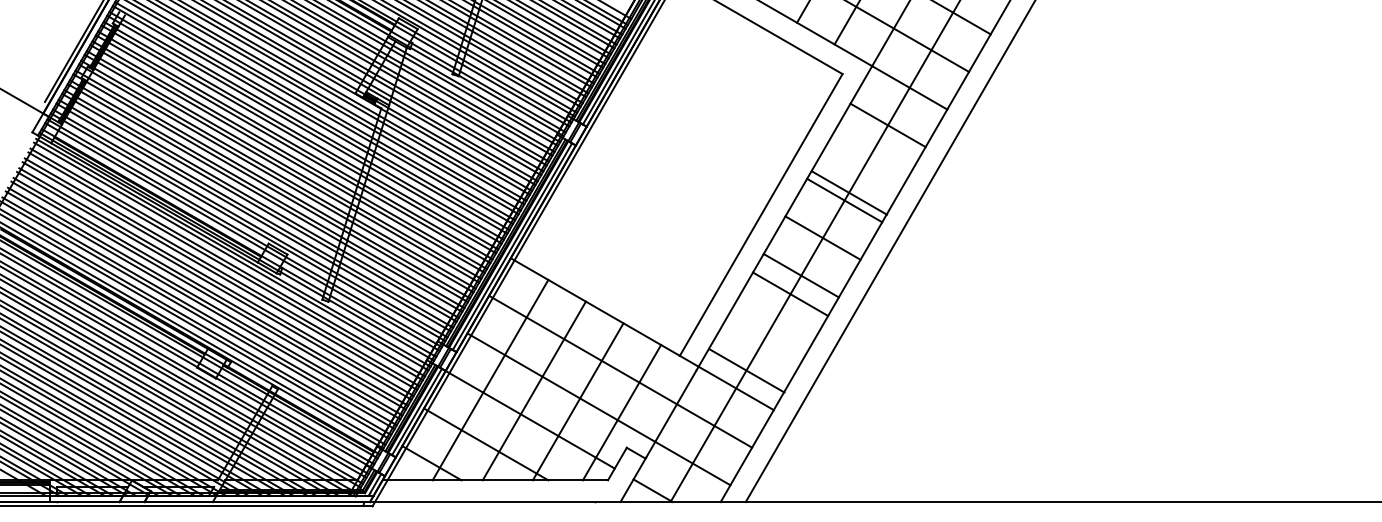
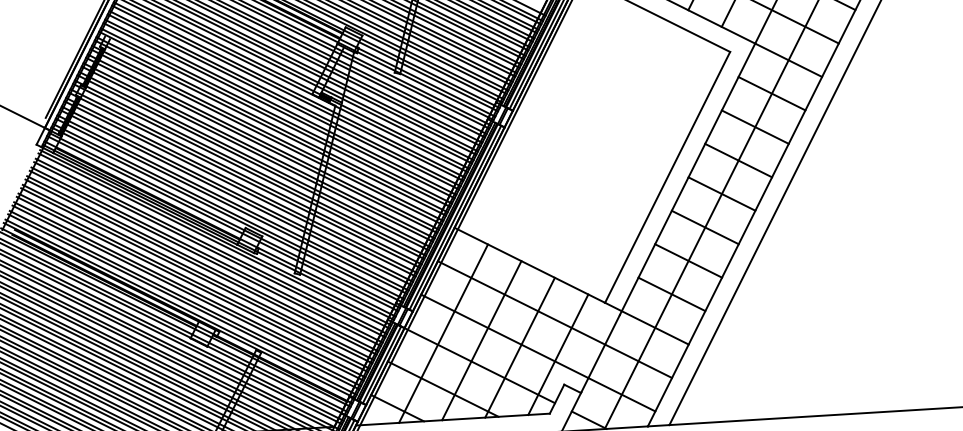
line: (848, 192) -> (754, 126), moved
line: (790, 293) -> (688, 260), moved
line: (746, 370) -> (671, 294), moved

